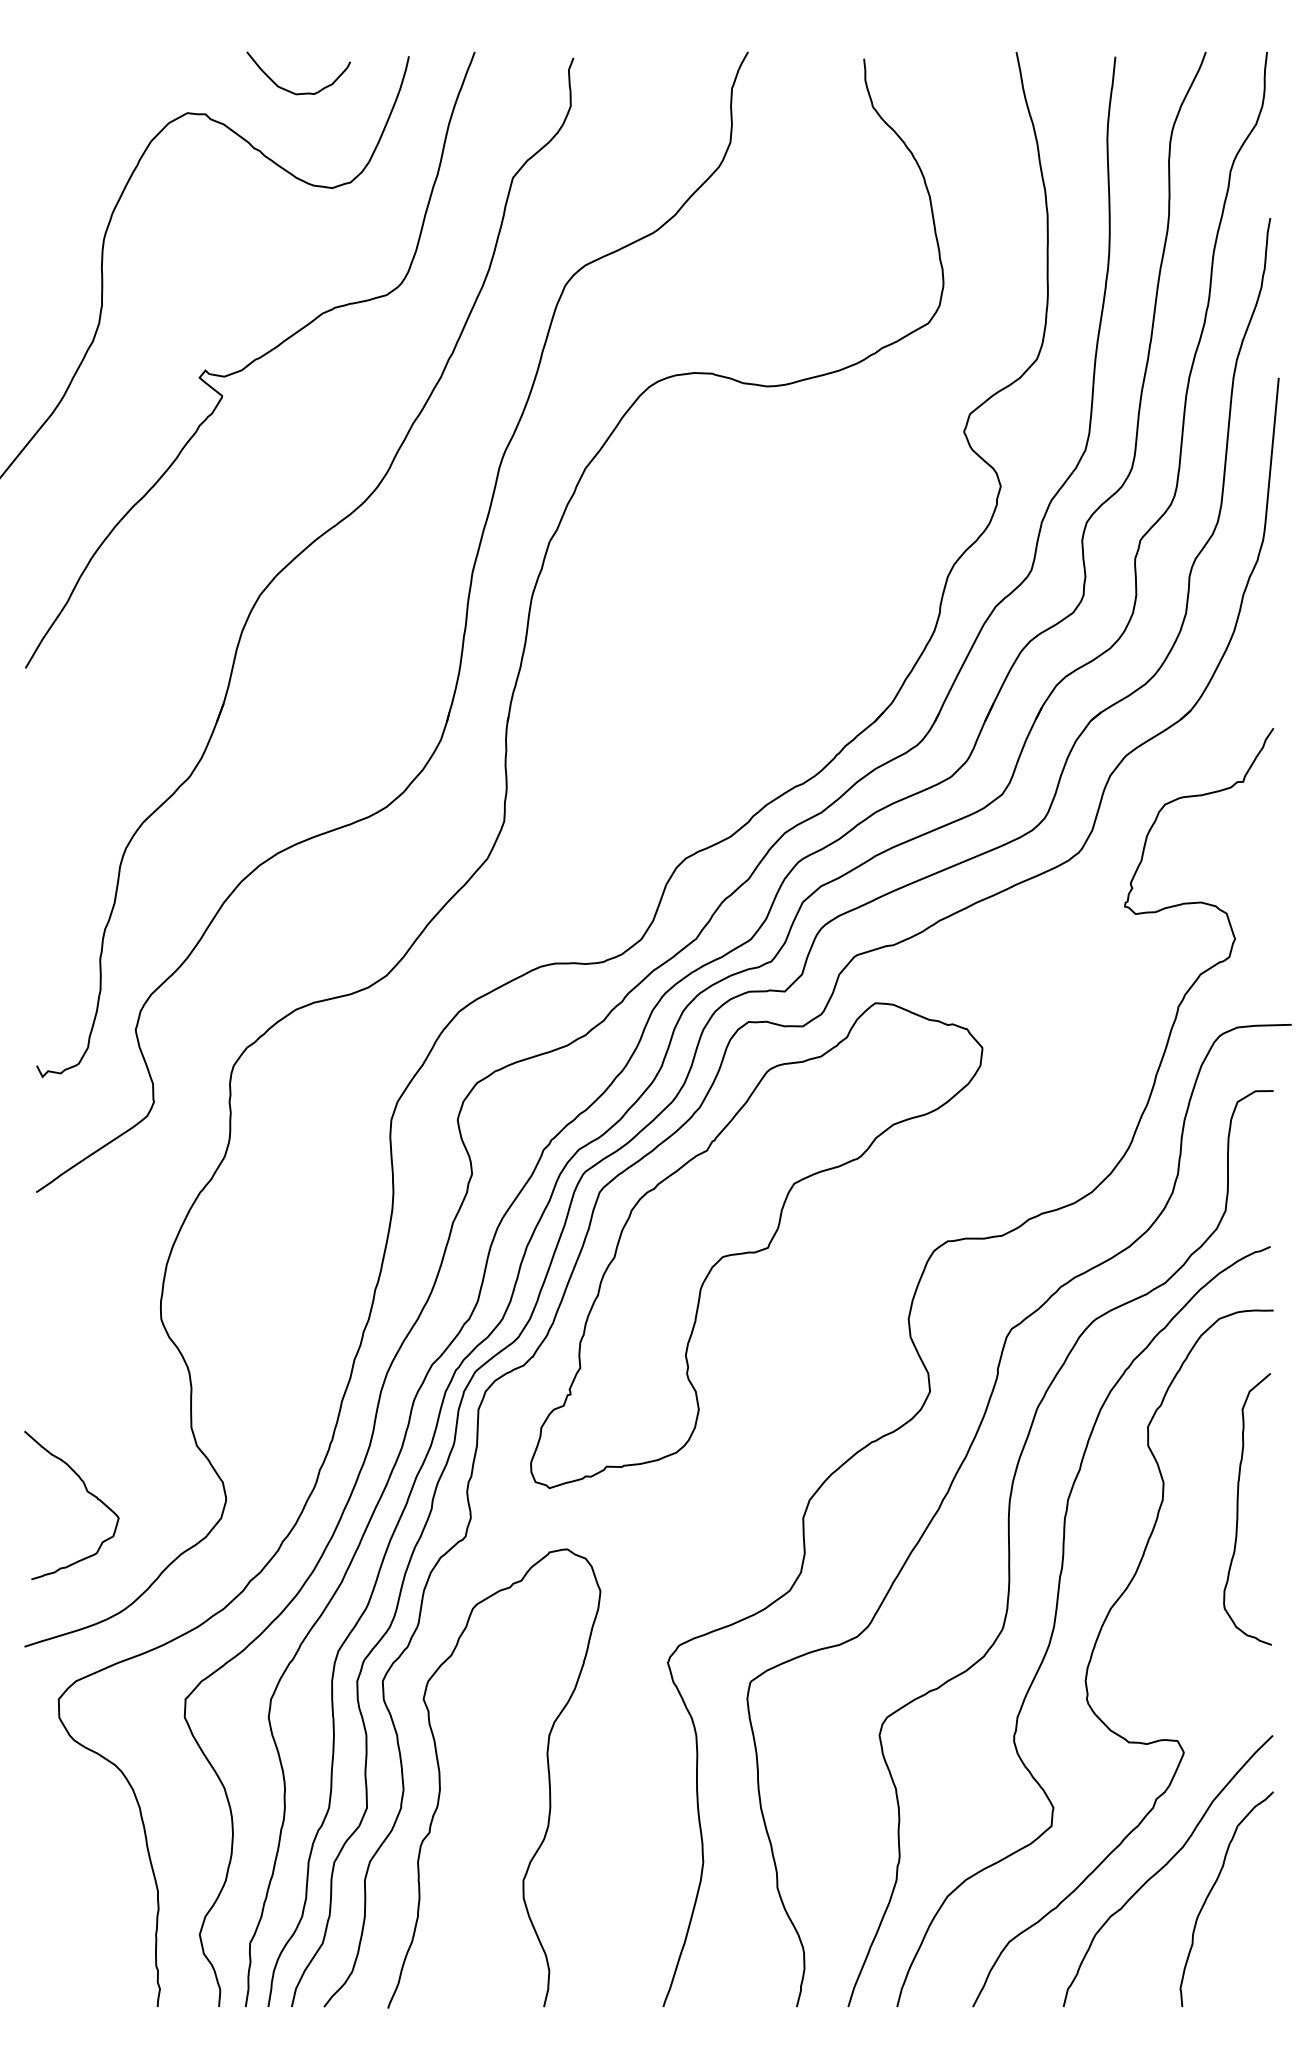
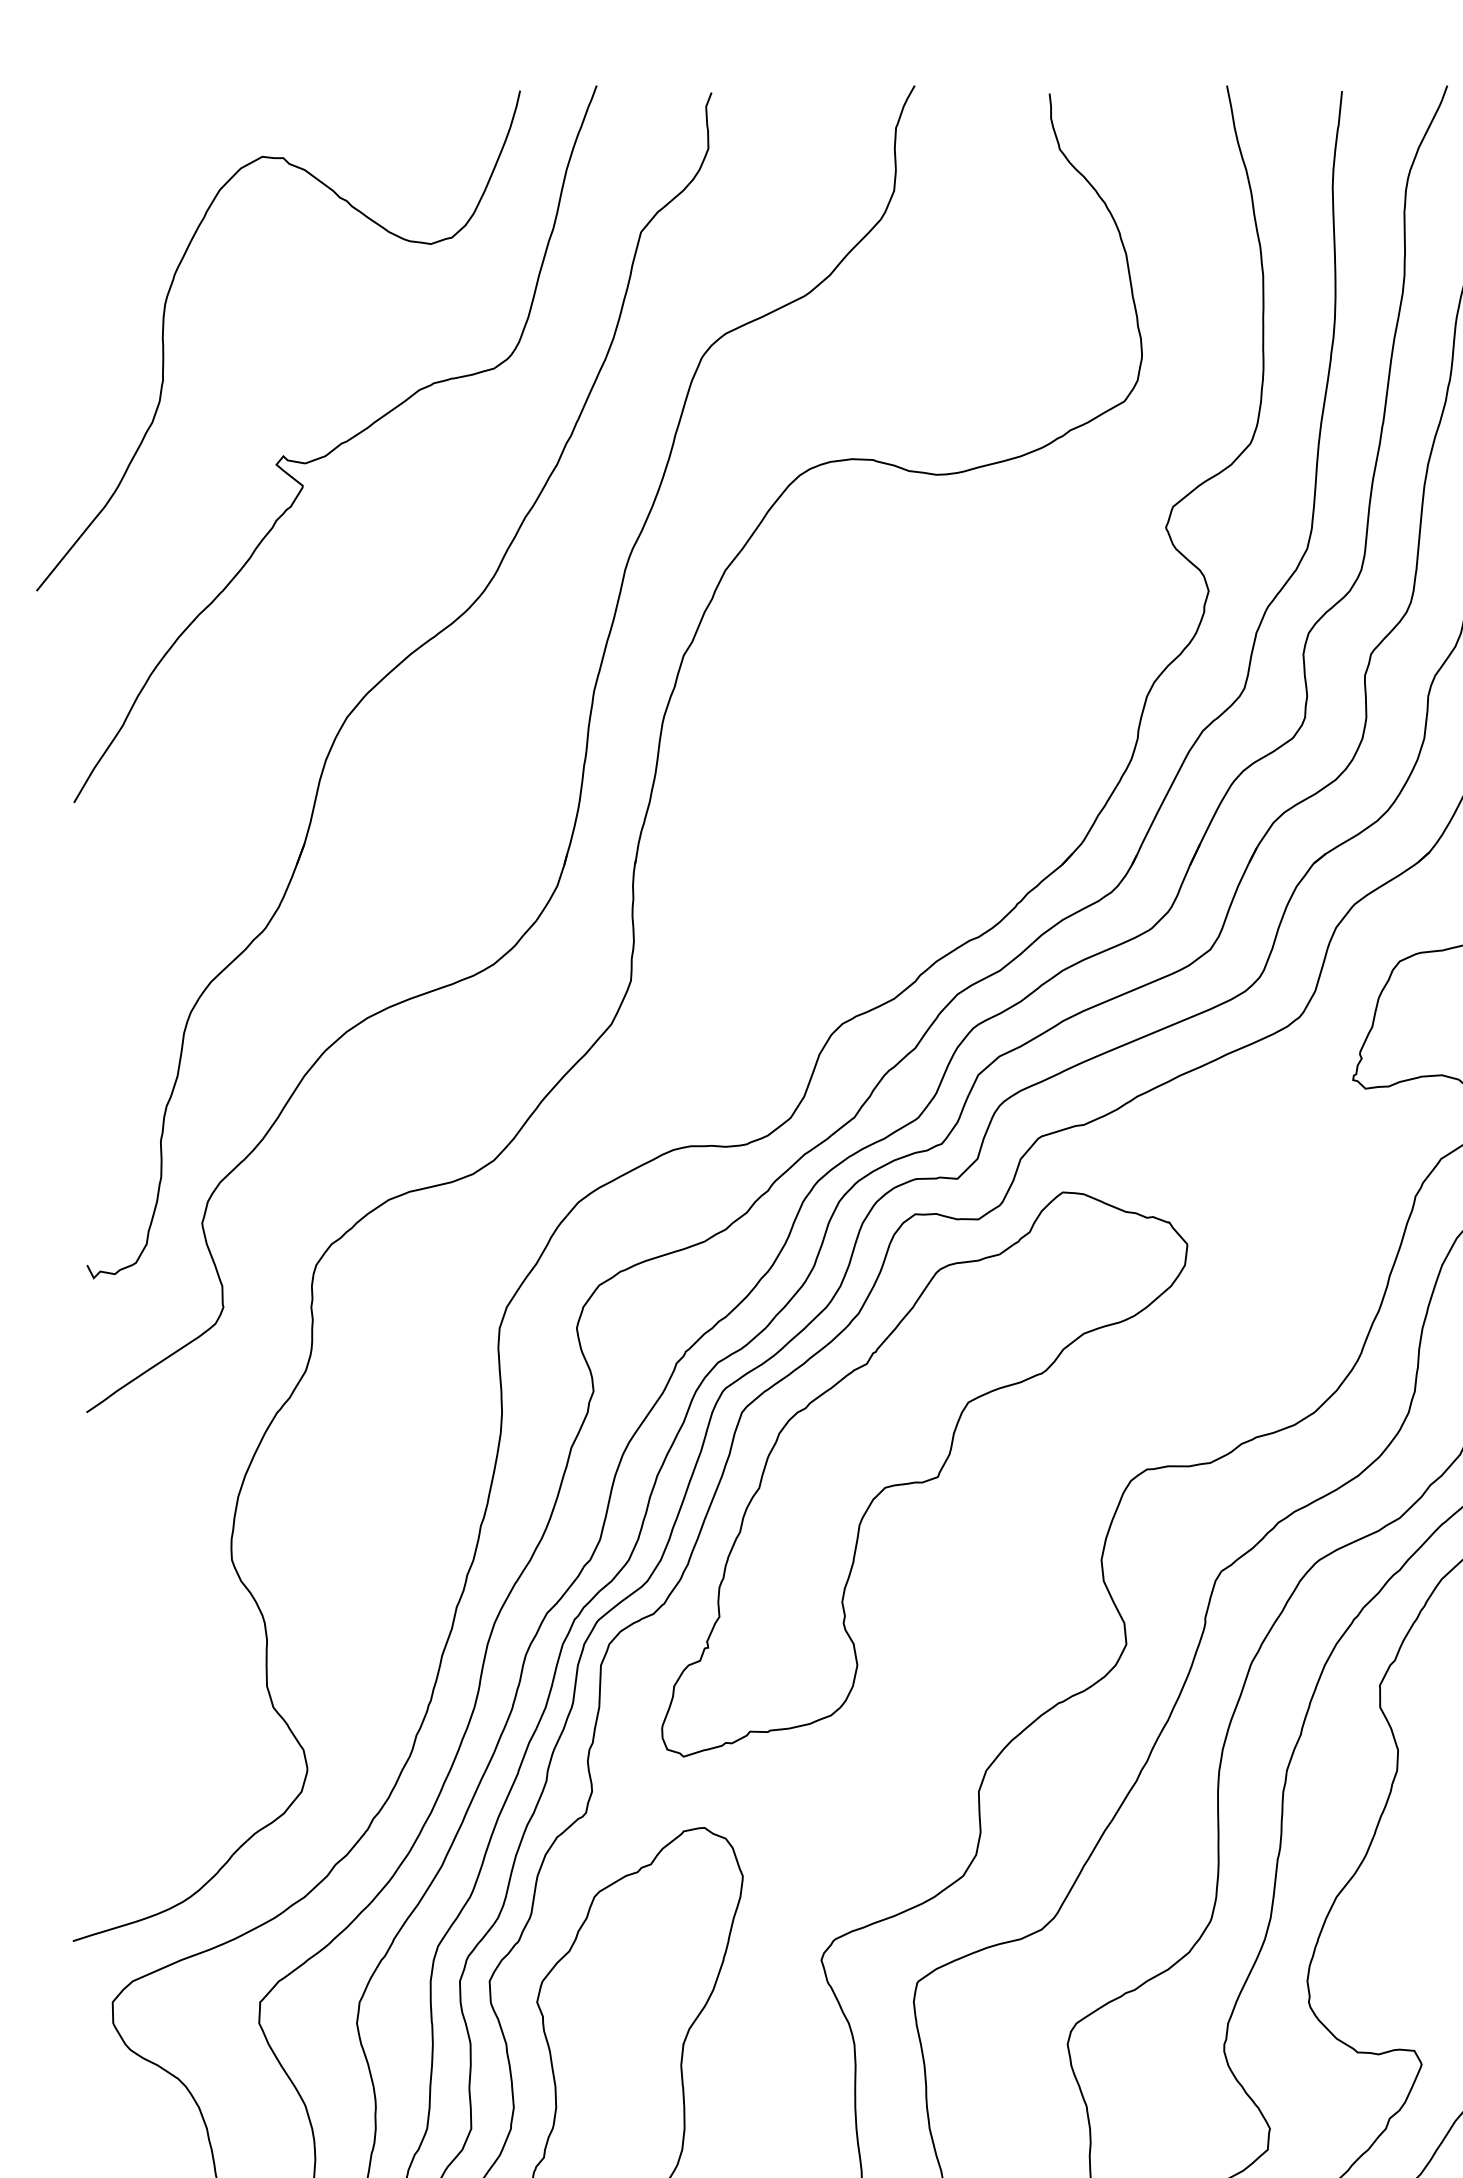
curve: (292, 91) -> (384, 131), removed
curve: (86, 1491) -> (144, 1760), removed

